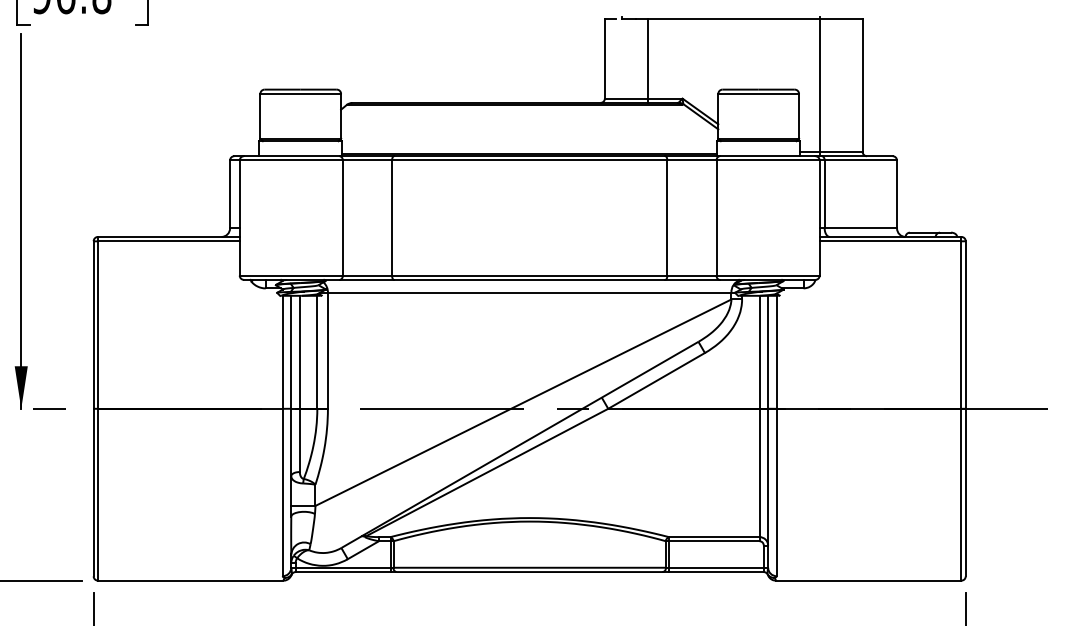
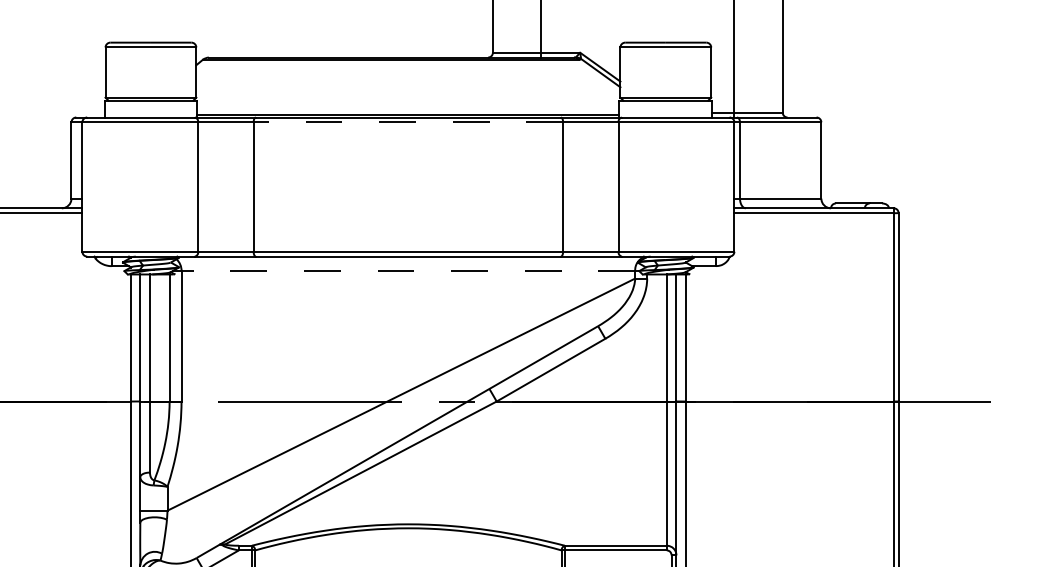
line: (529, 160) -> (408, 122), solid -> dashed
line: (529, 292) -> (408, 270), solid -> dashed

